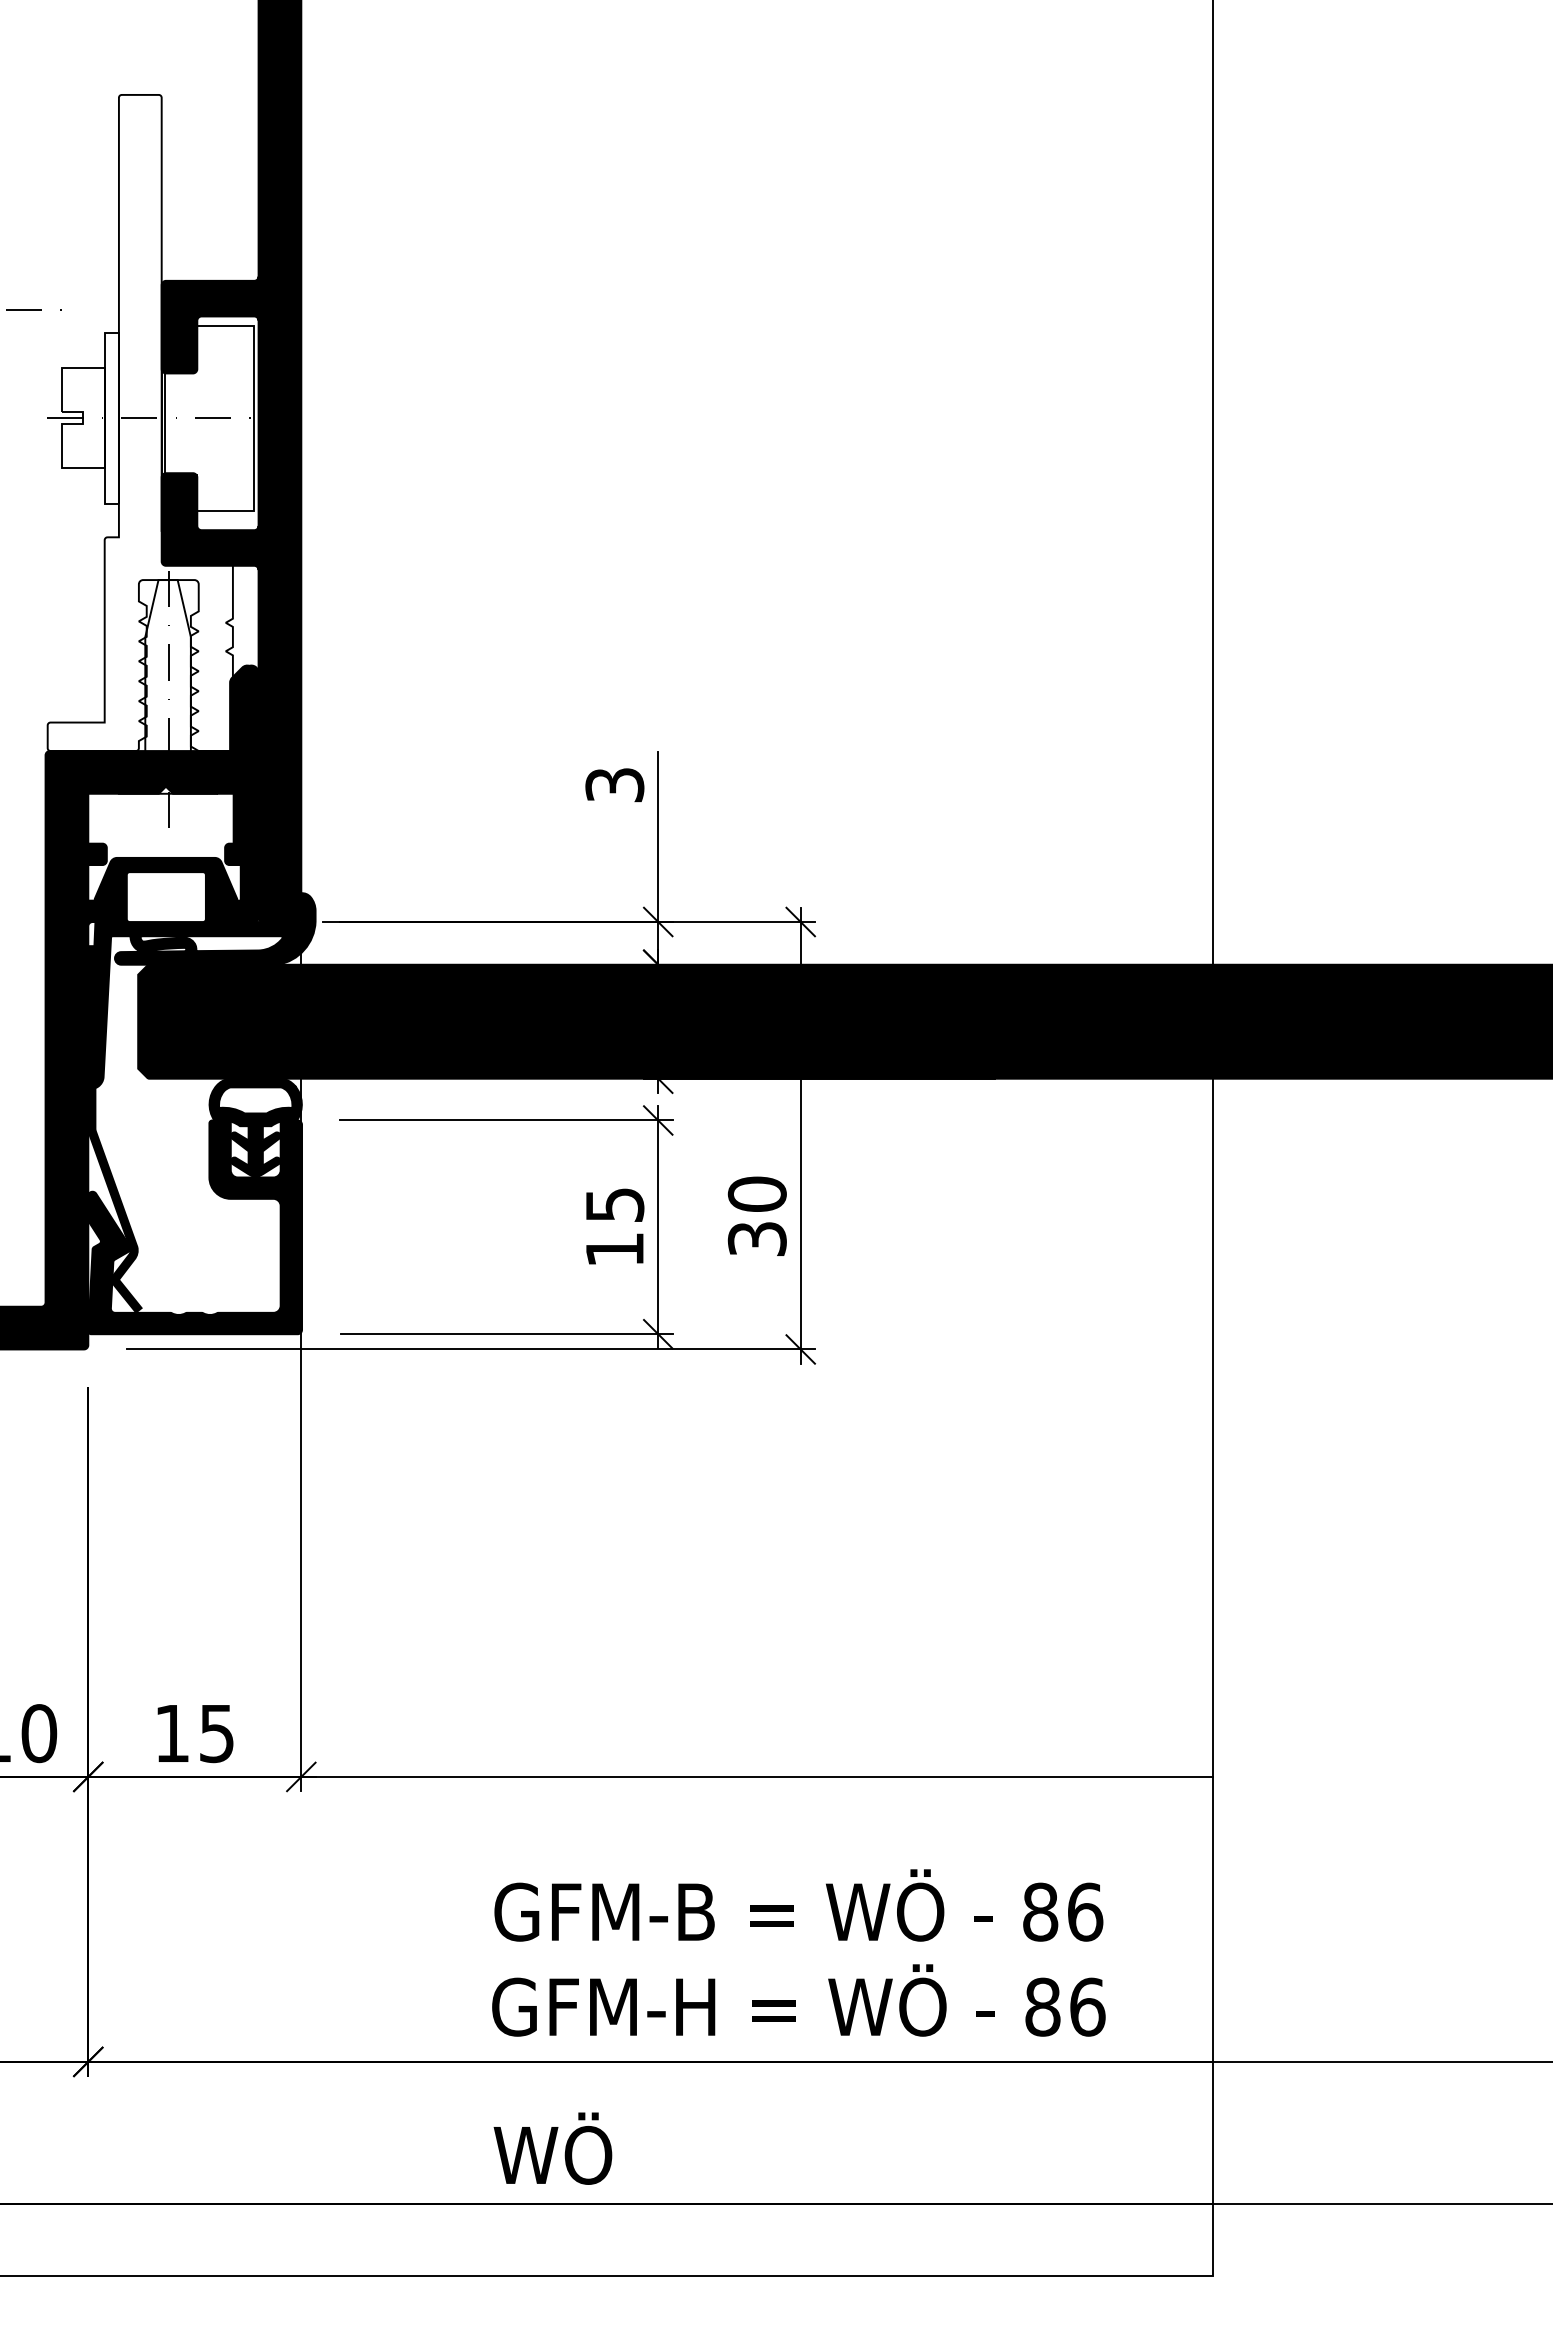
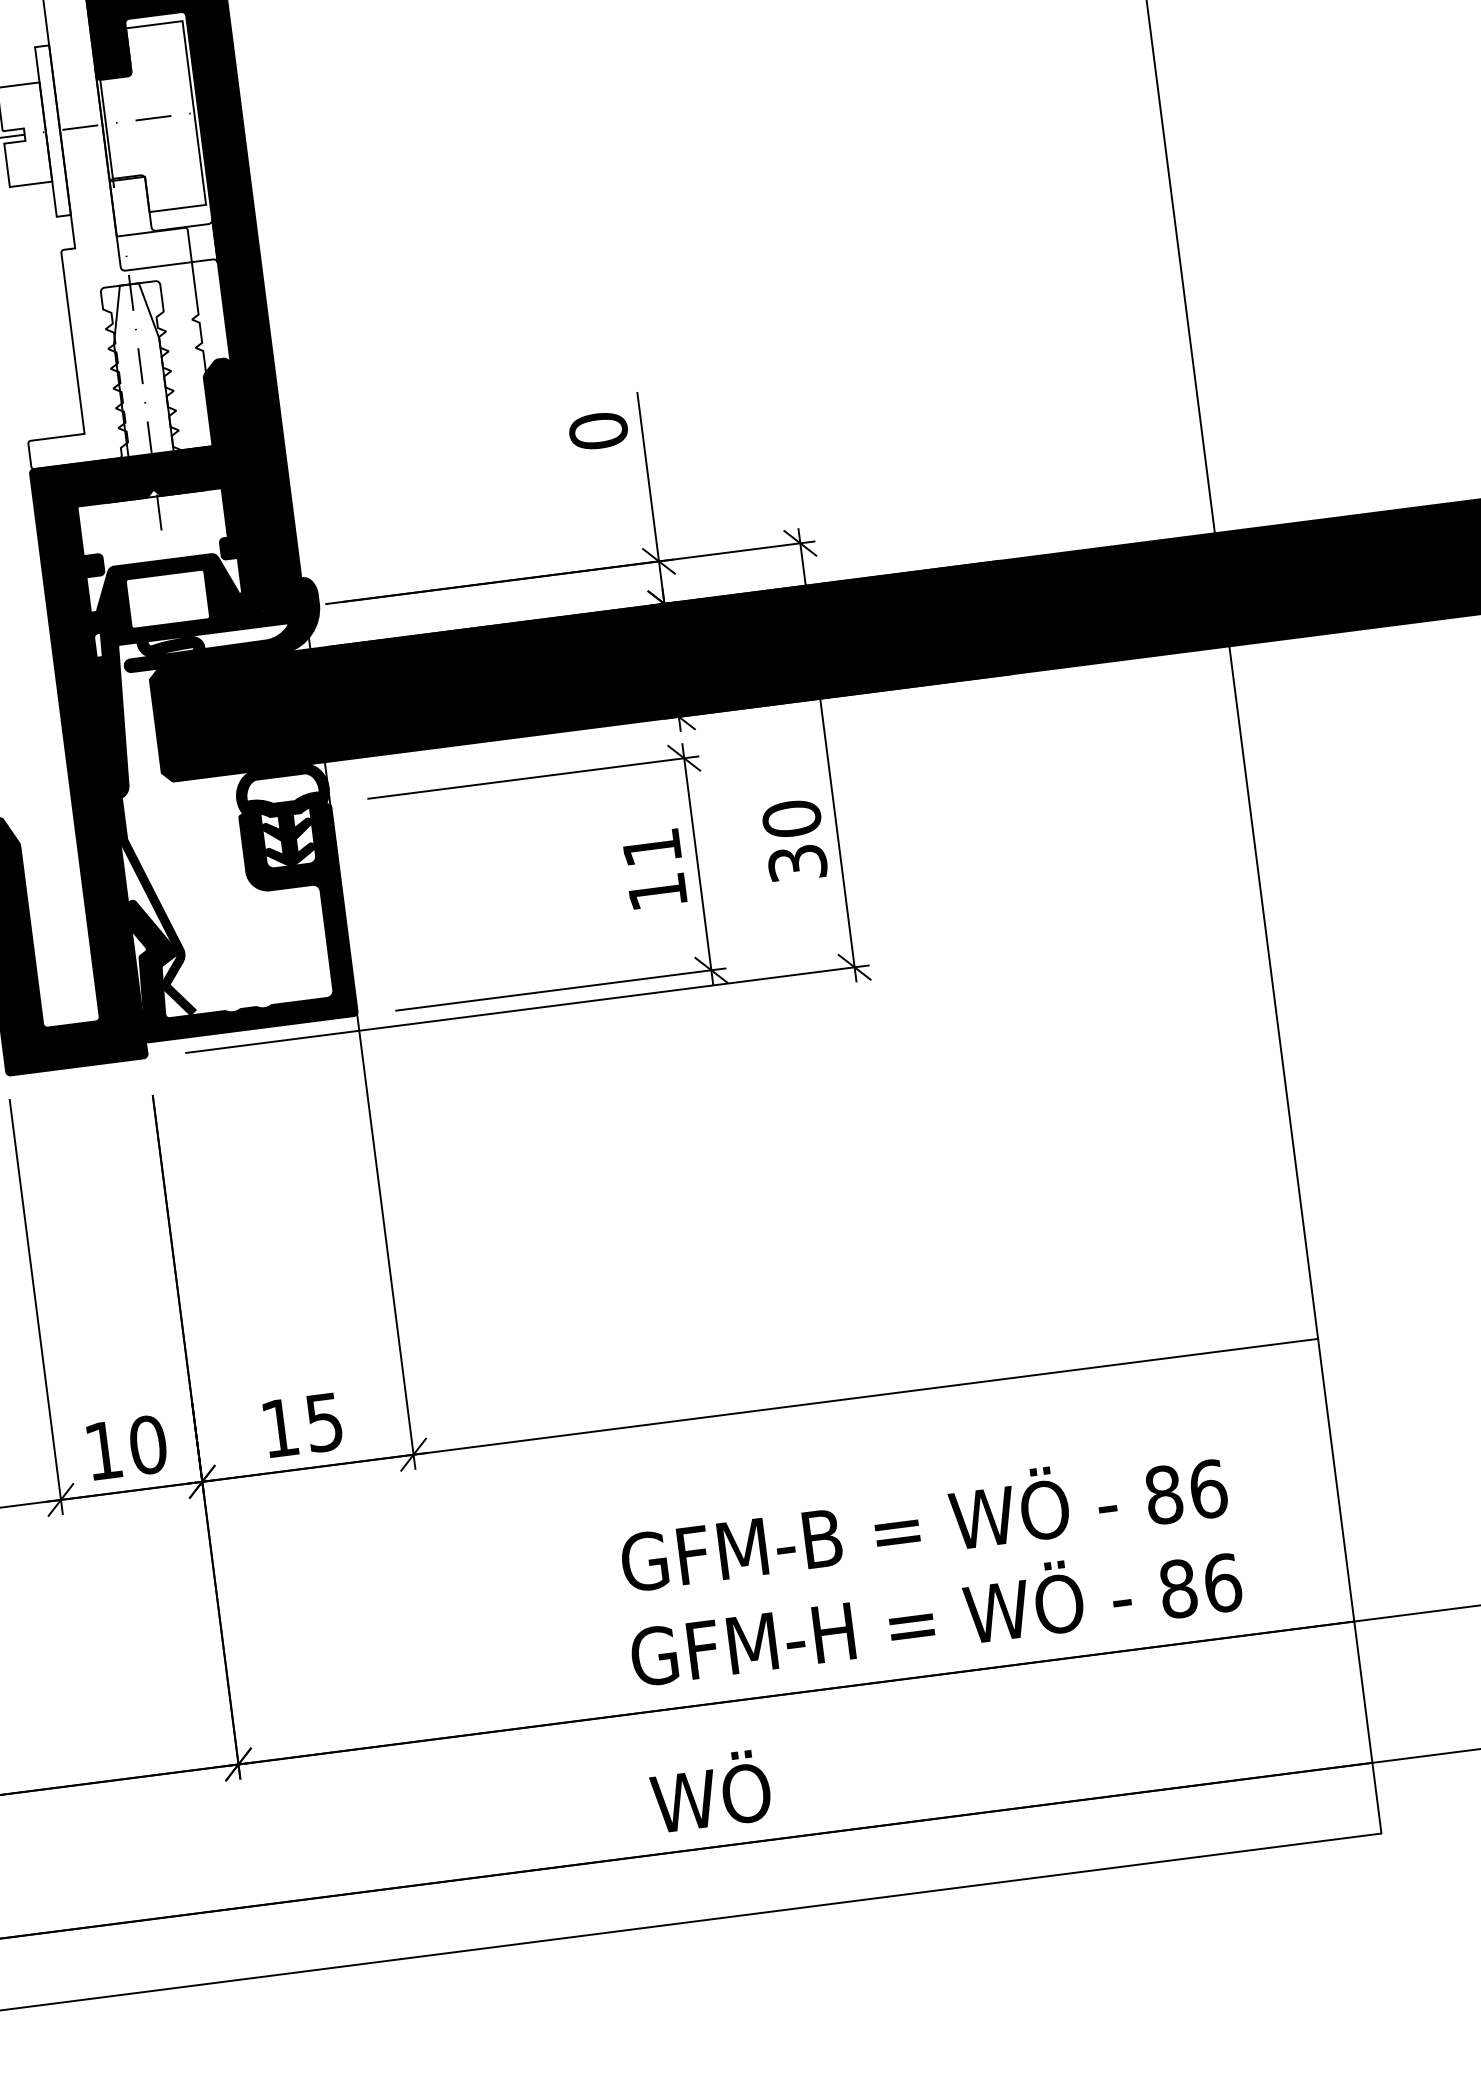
fill: (209, 521) -> (162, 221), removed
text: (614, 784) -> (598, 430), 3 -> 0
text: (615, 1204) -> (652, 847), 15 -> 11

